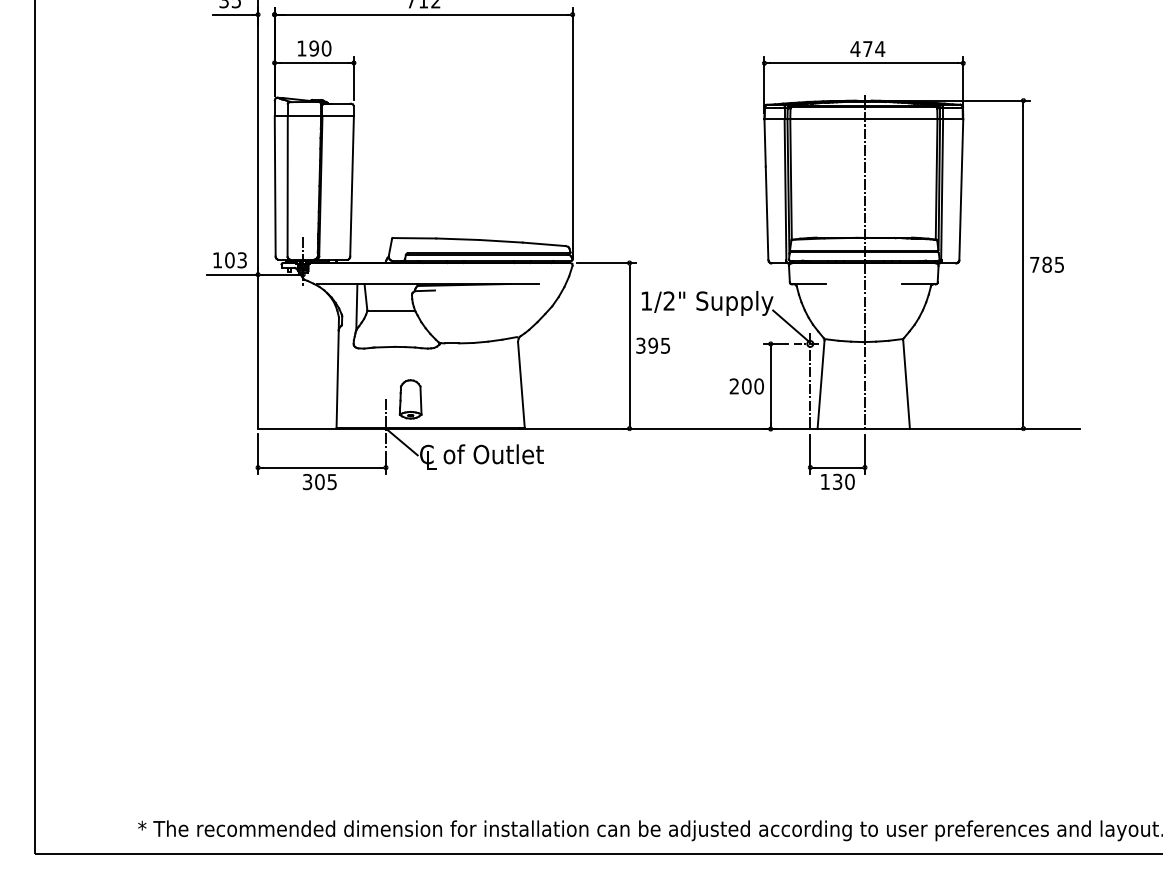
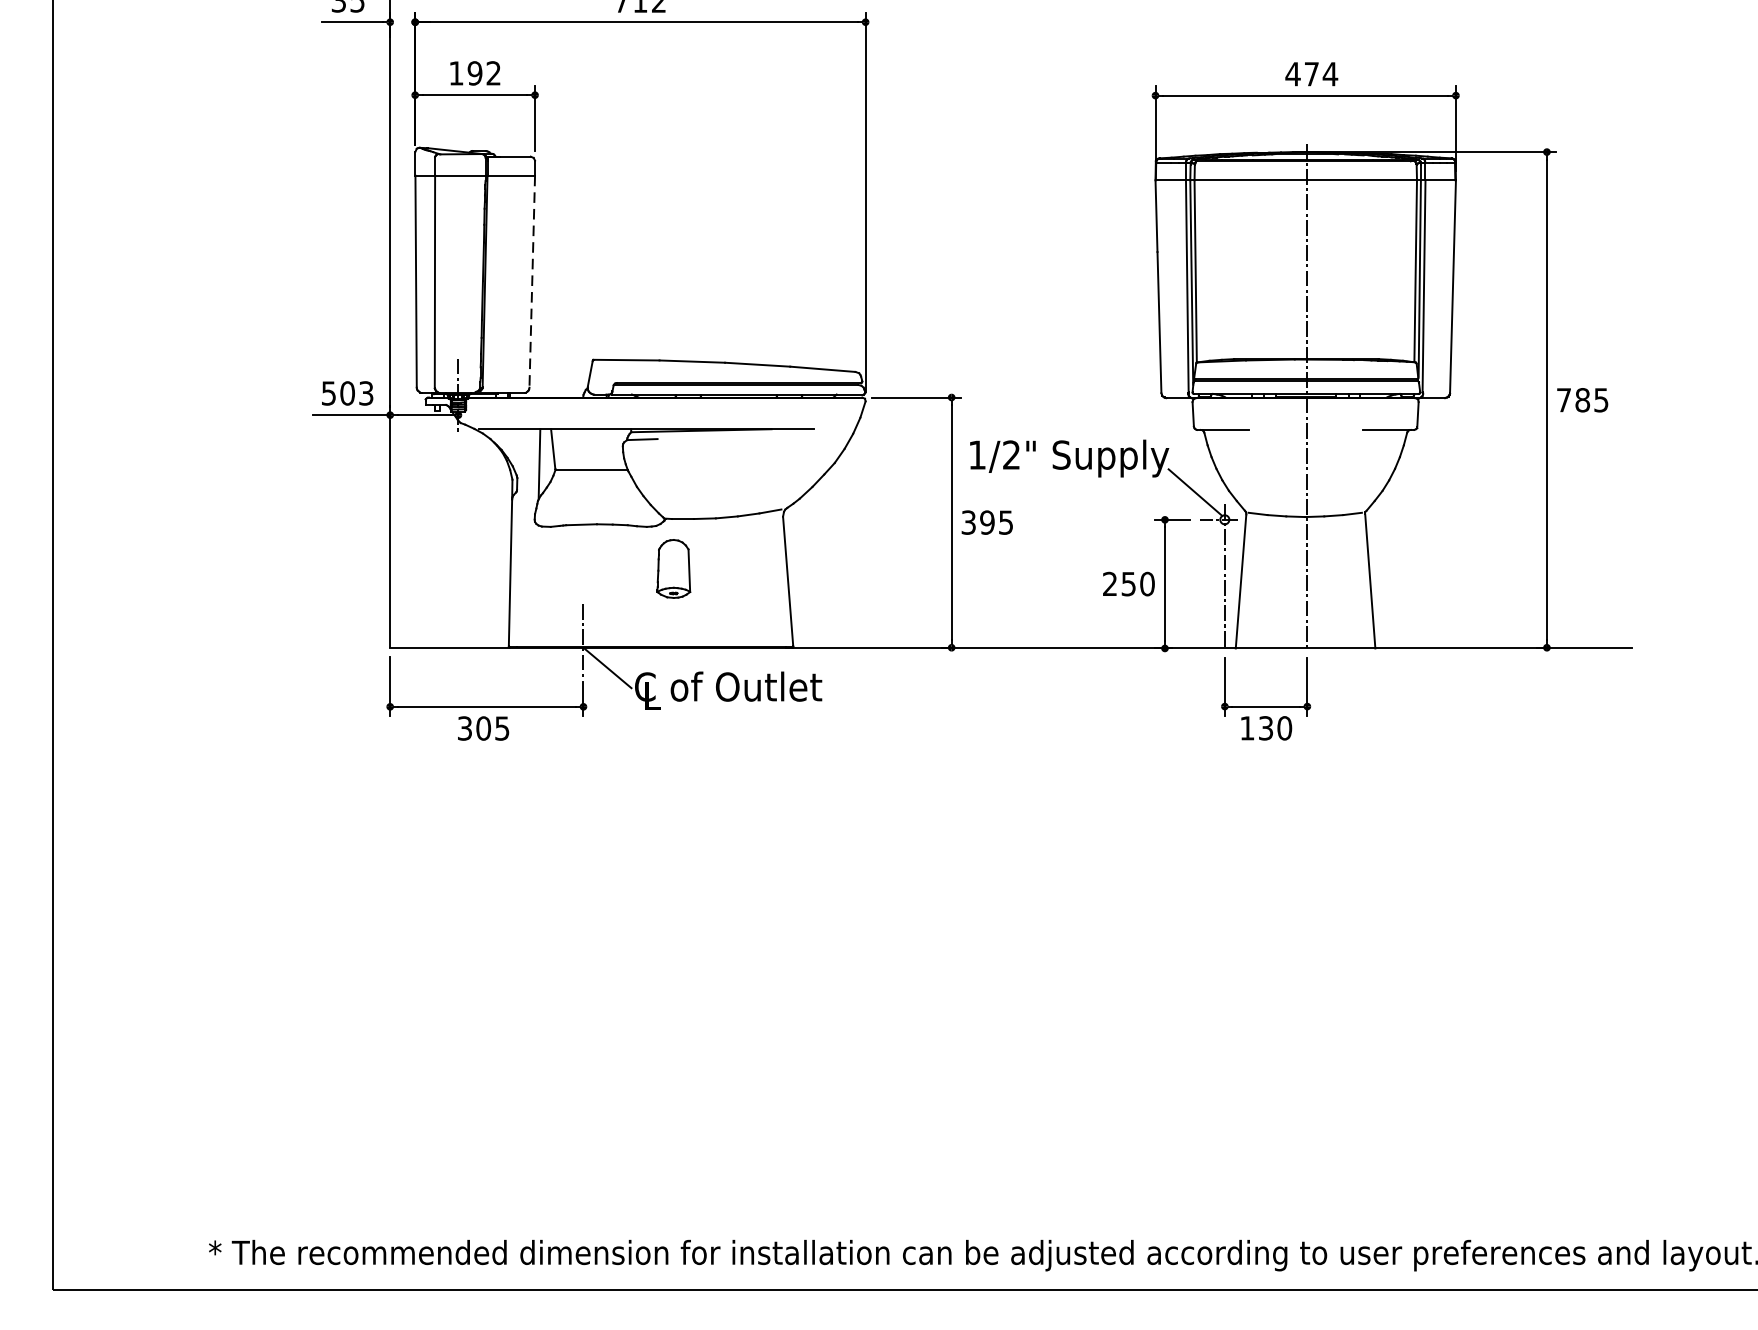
text: (326, 48) -> (493, 73), 190 -> 192
line: (352, 186) -> (532, 281), solid -> dashed
text: (217, 260) -> (328, 393), 103 -> 503
text: (746, 386) -> (1128, 584), 200 -> 250
part: (410, 399) -> (673, 569), moved

